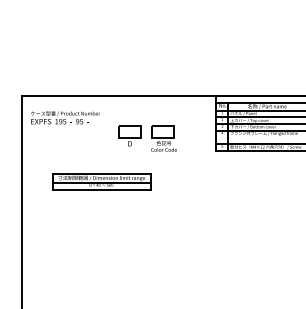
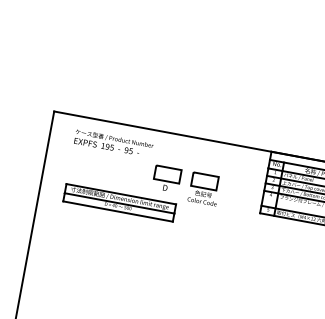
text: (65, 117) -> (113, 143), moved
part: (101, 181) -> (119, 202), moved

